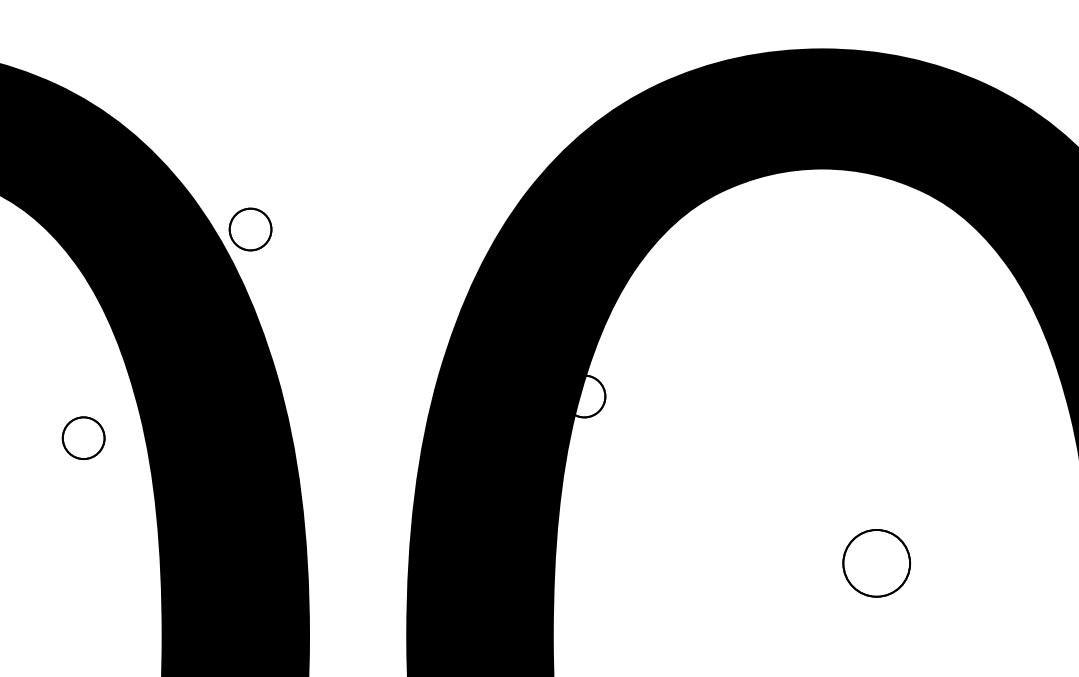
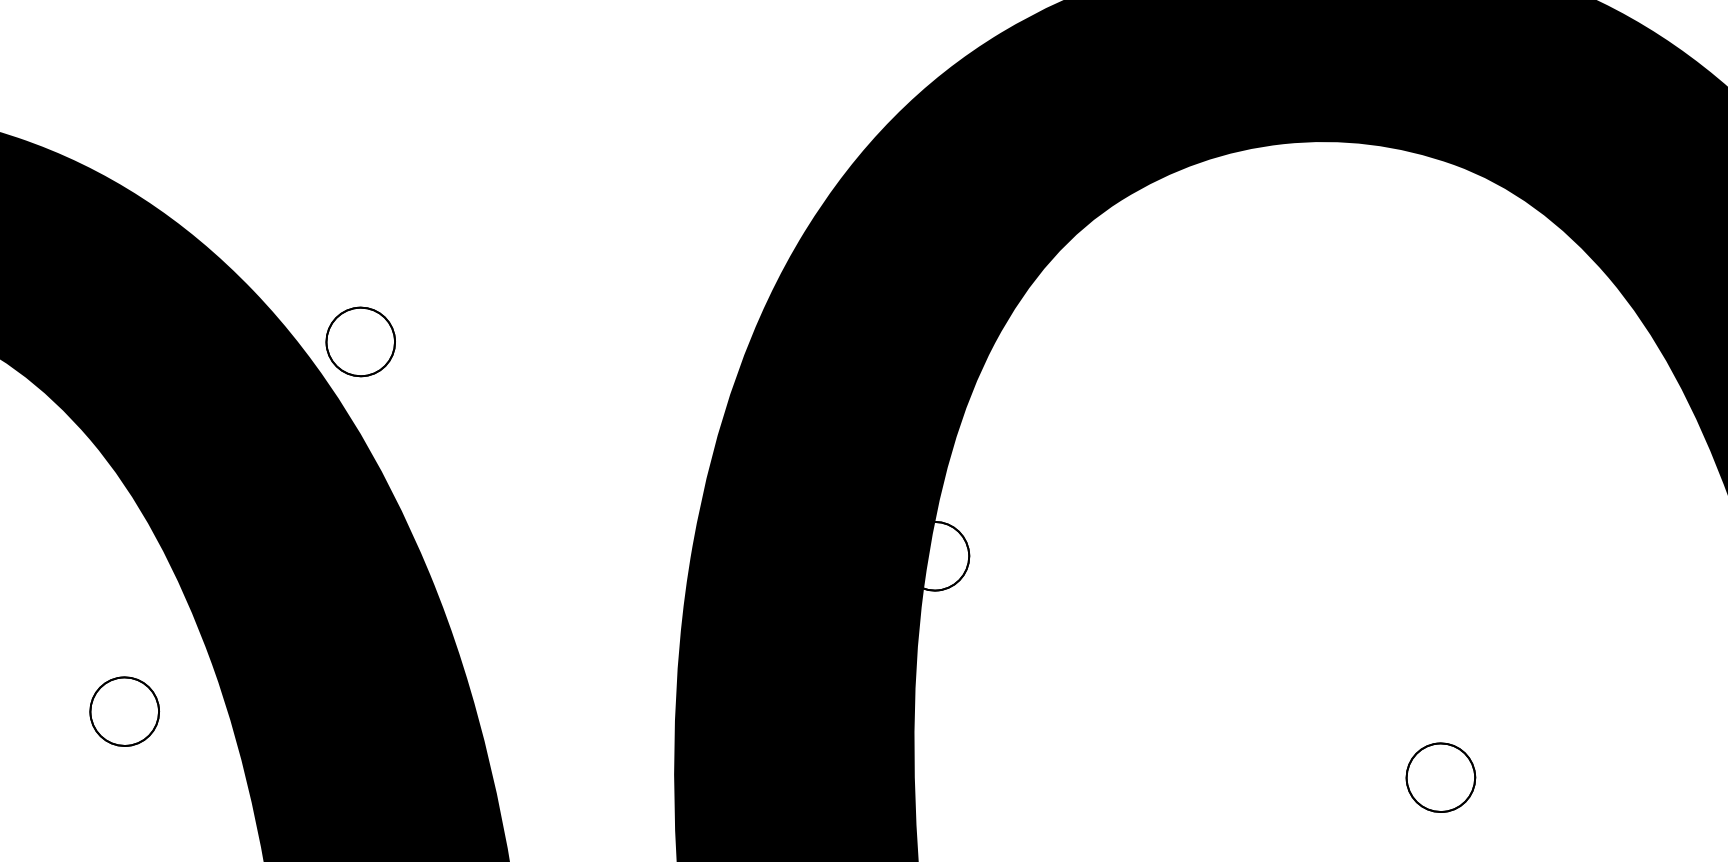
part: (876, 563) -> (1440, 777), size x0.62

